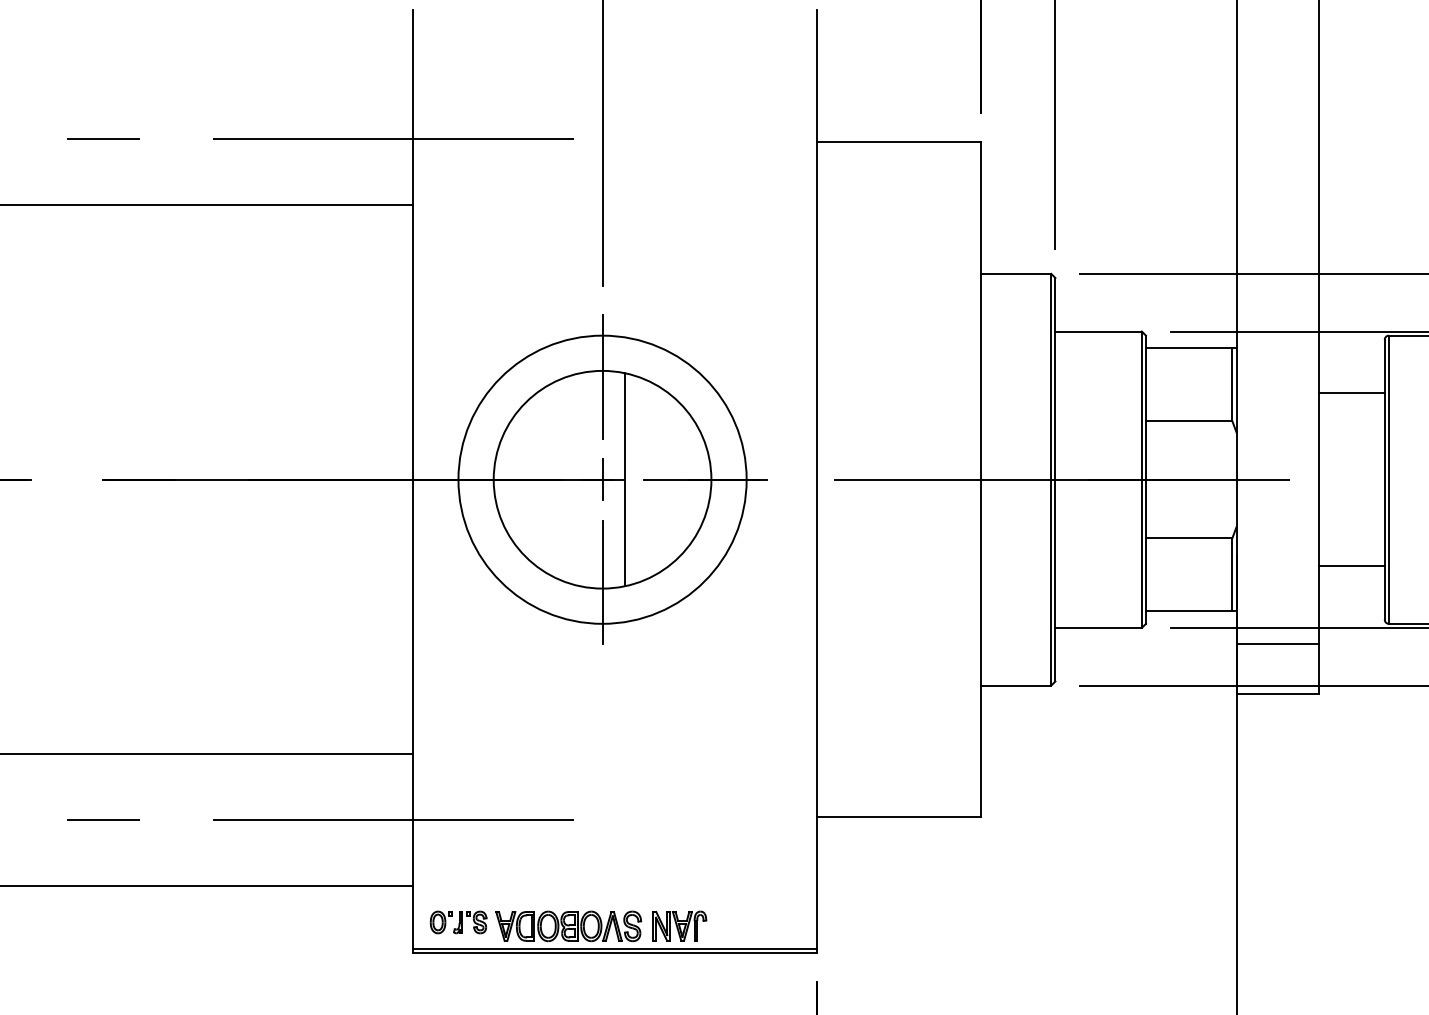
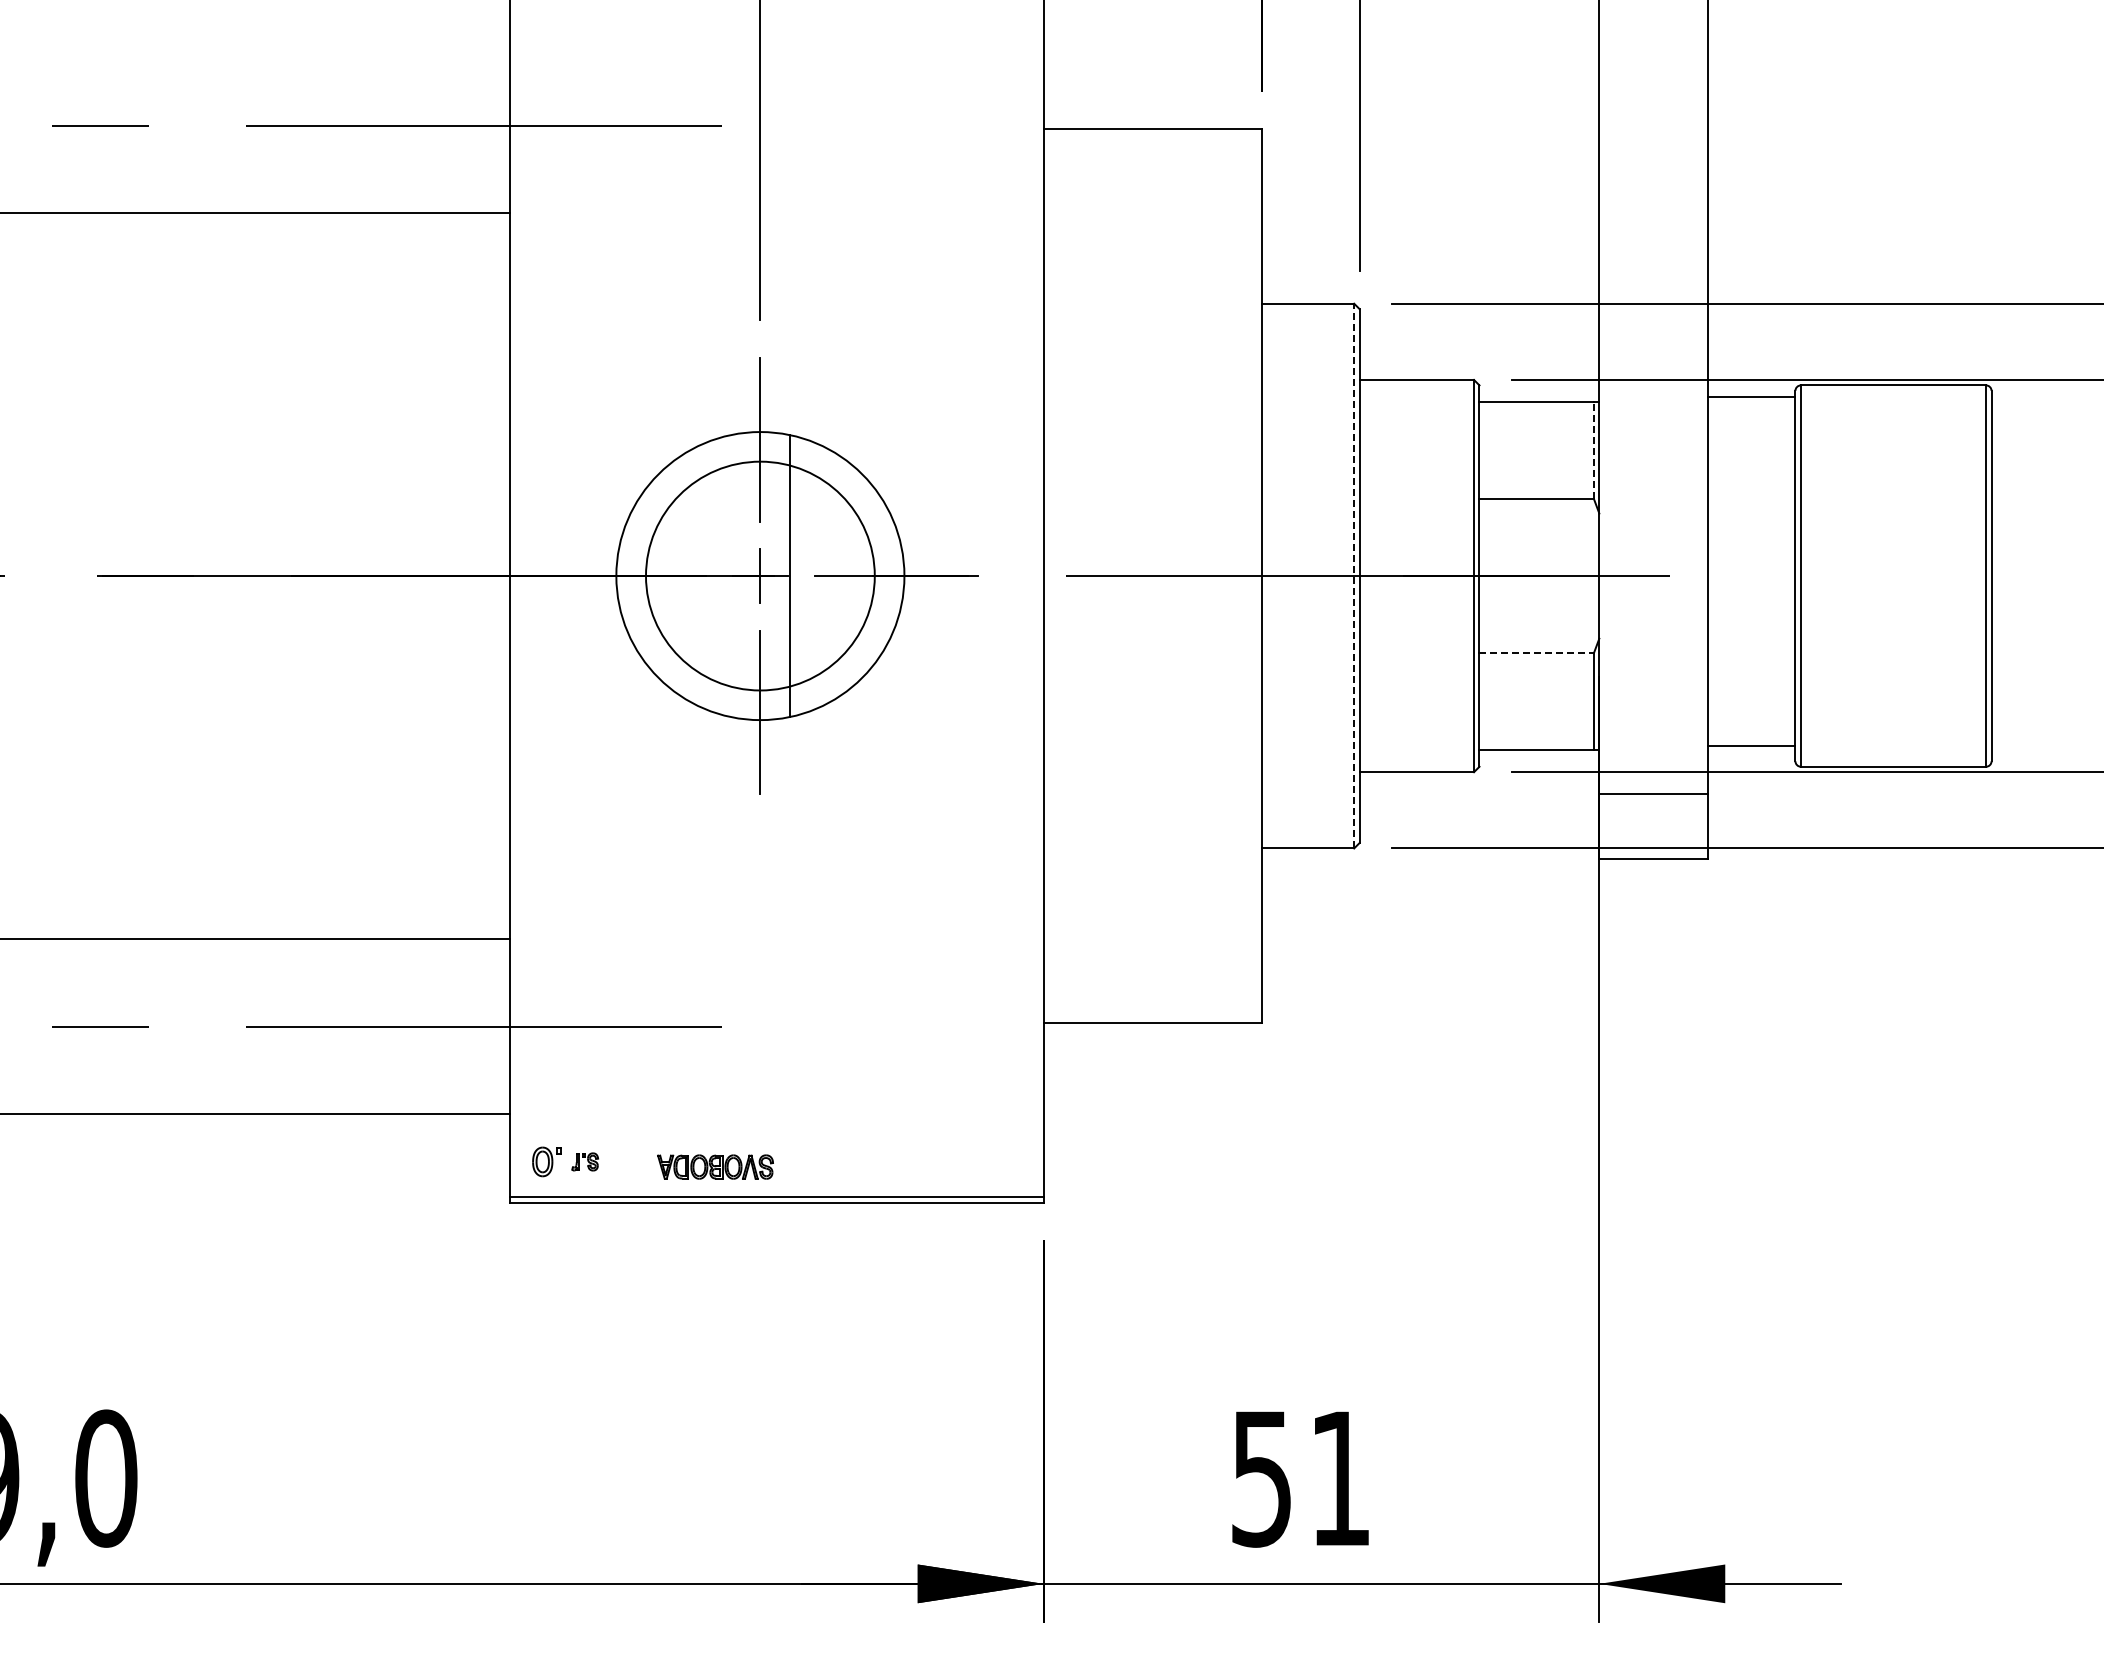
line: (1232, 384) -> (1593, 450), solid -> dashed
line: (1351, 393) -> (1751, 396), moved
circle: (602, 479) -> (760, 575), size x0.6
line: (1051, 479) -> (1354, 575), solid -> dashed
line: (1189, 538) -> (1537, 653), solid -> dashed
line: (1351, 566) -> (1751, 746), moved
part: (469, 922) -> (584, 1161), size x0.6
part: (568, 925) -> (715, 1166), size x0.6
part: (679, 925) -> (862, 1166), removed

